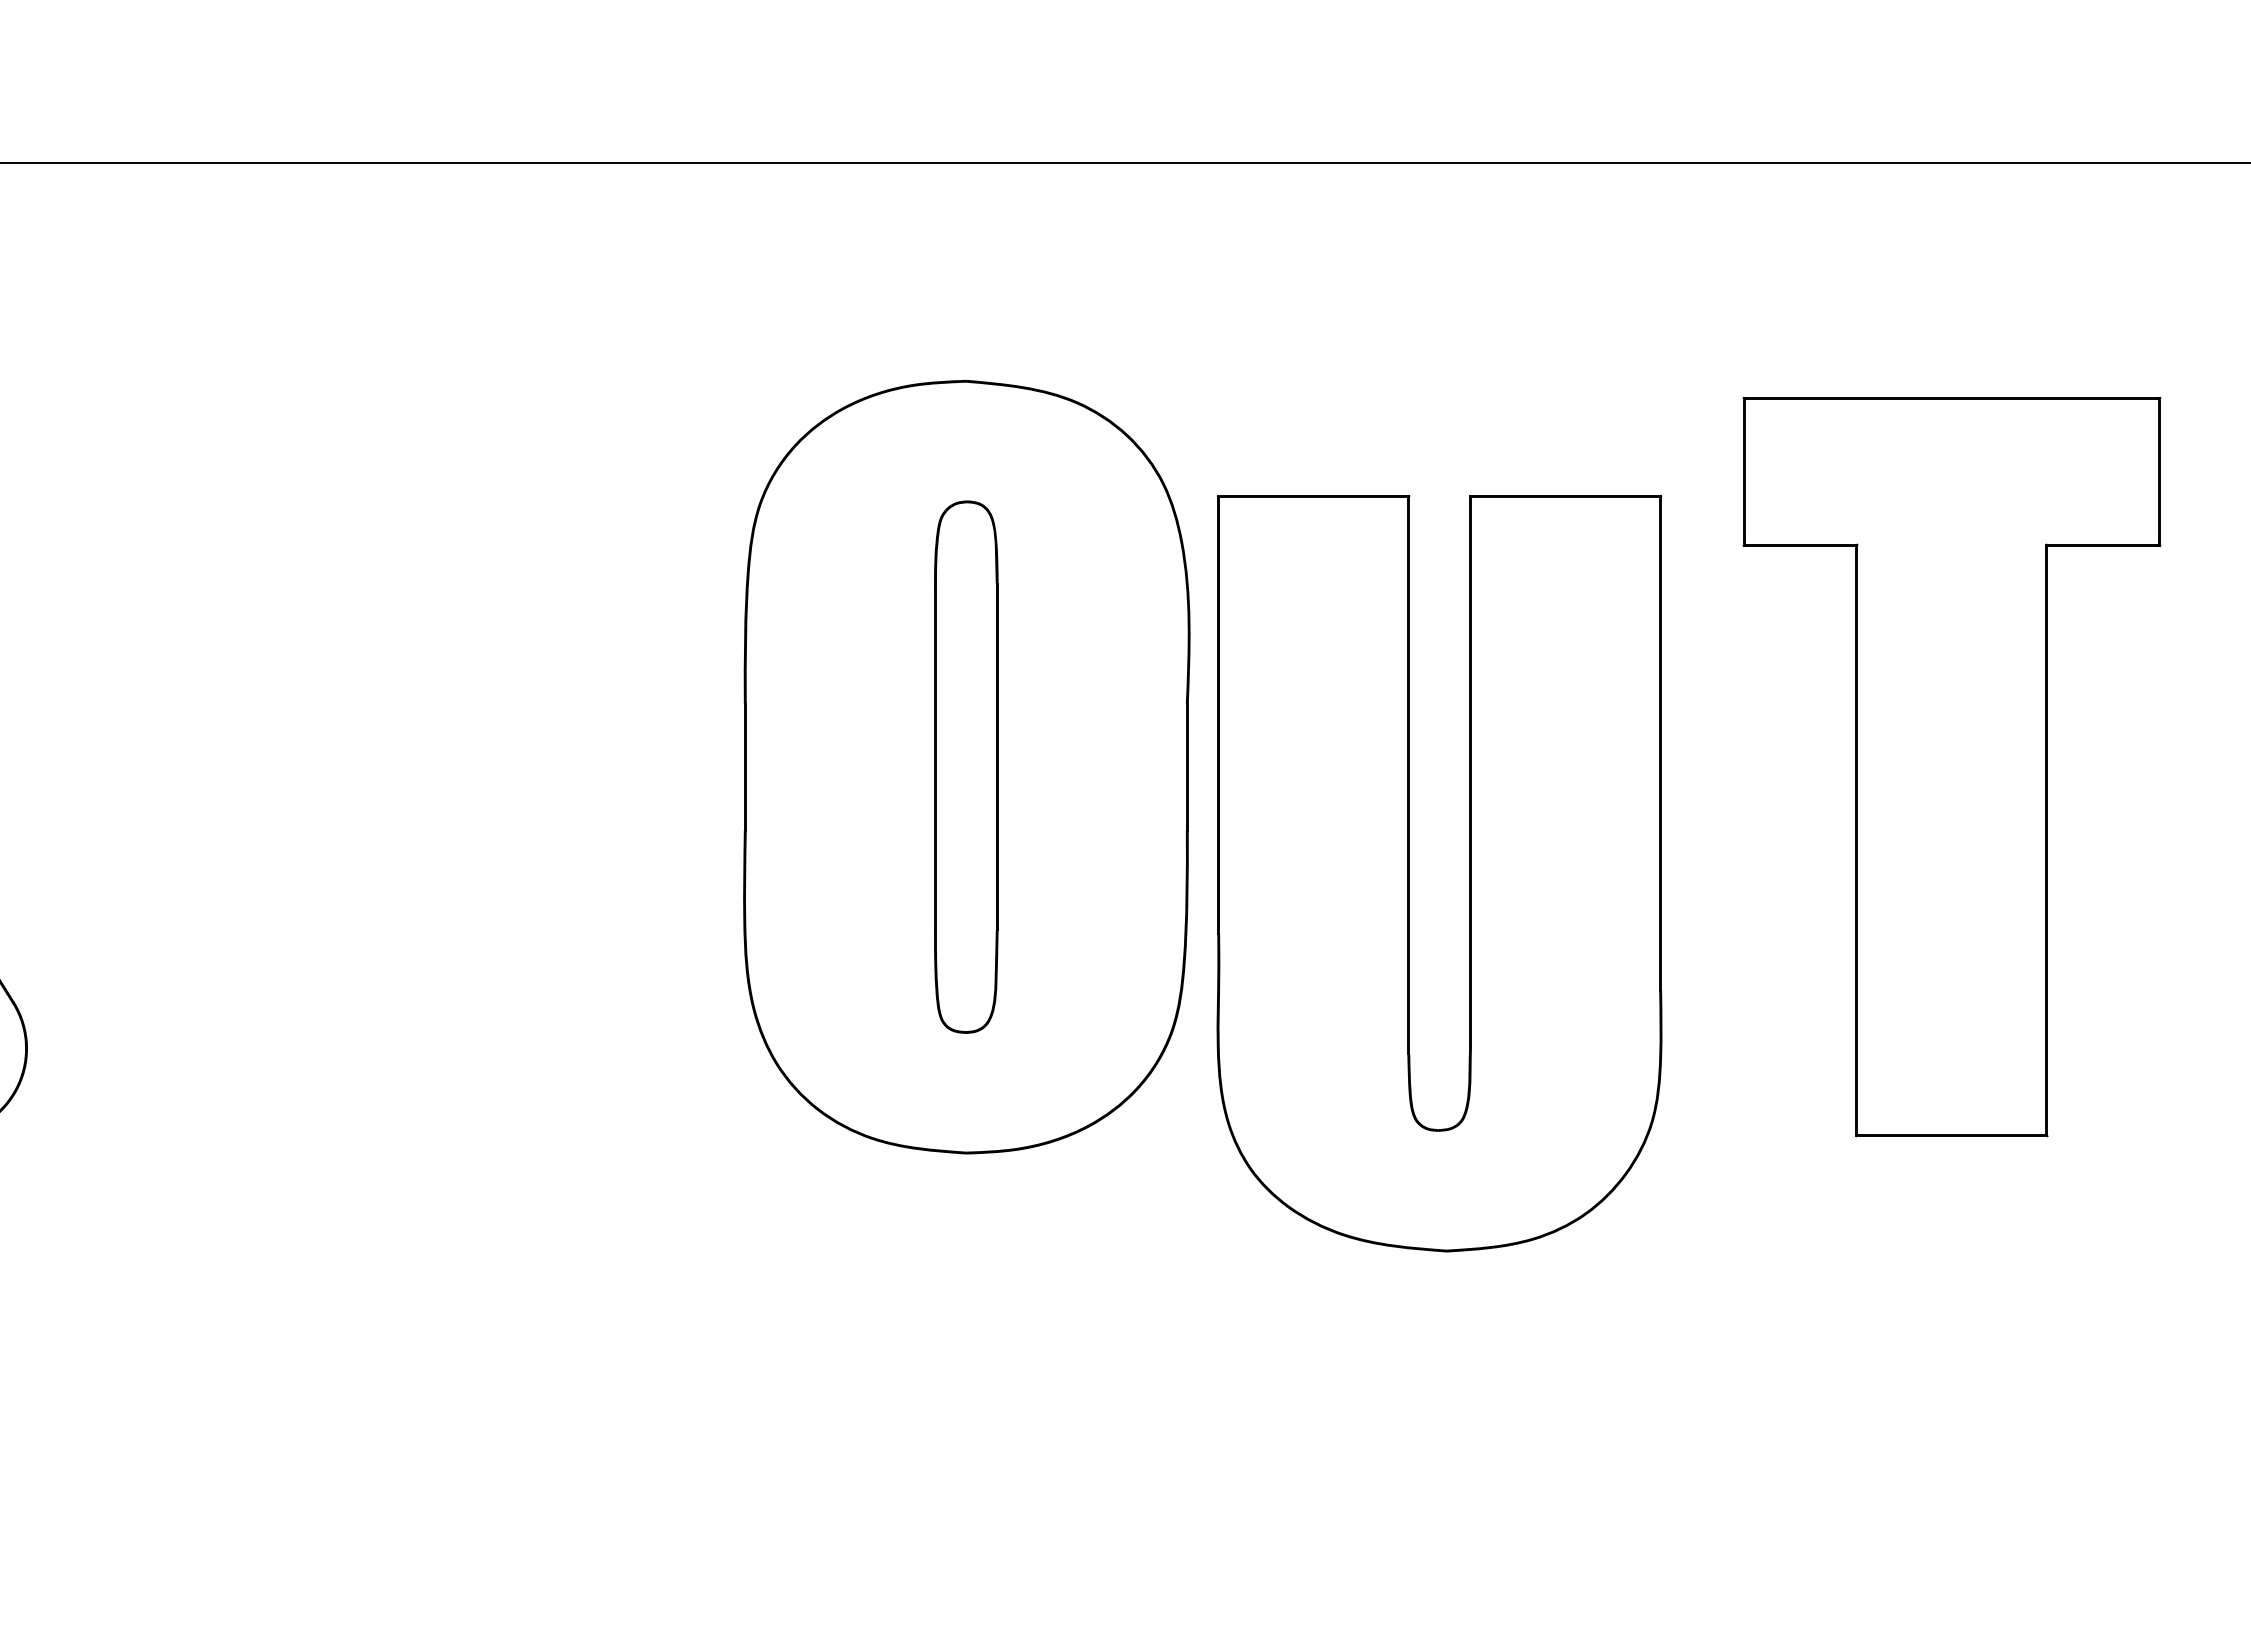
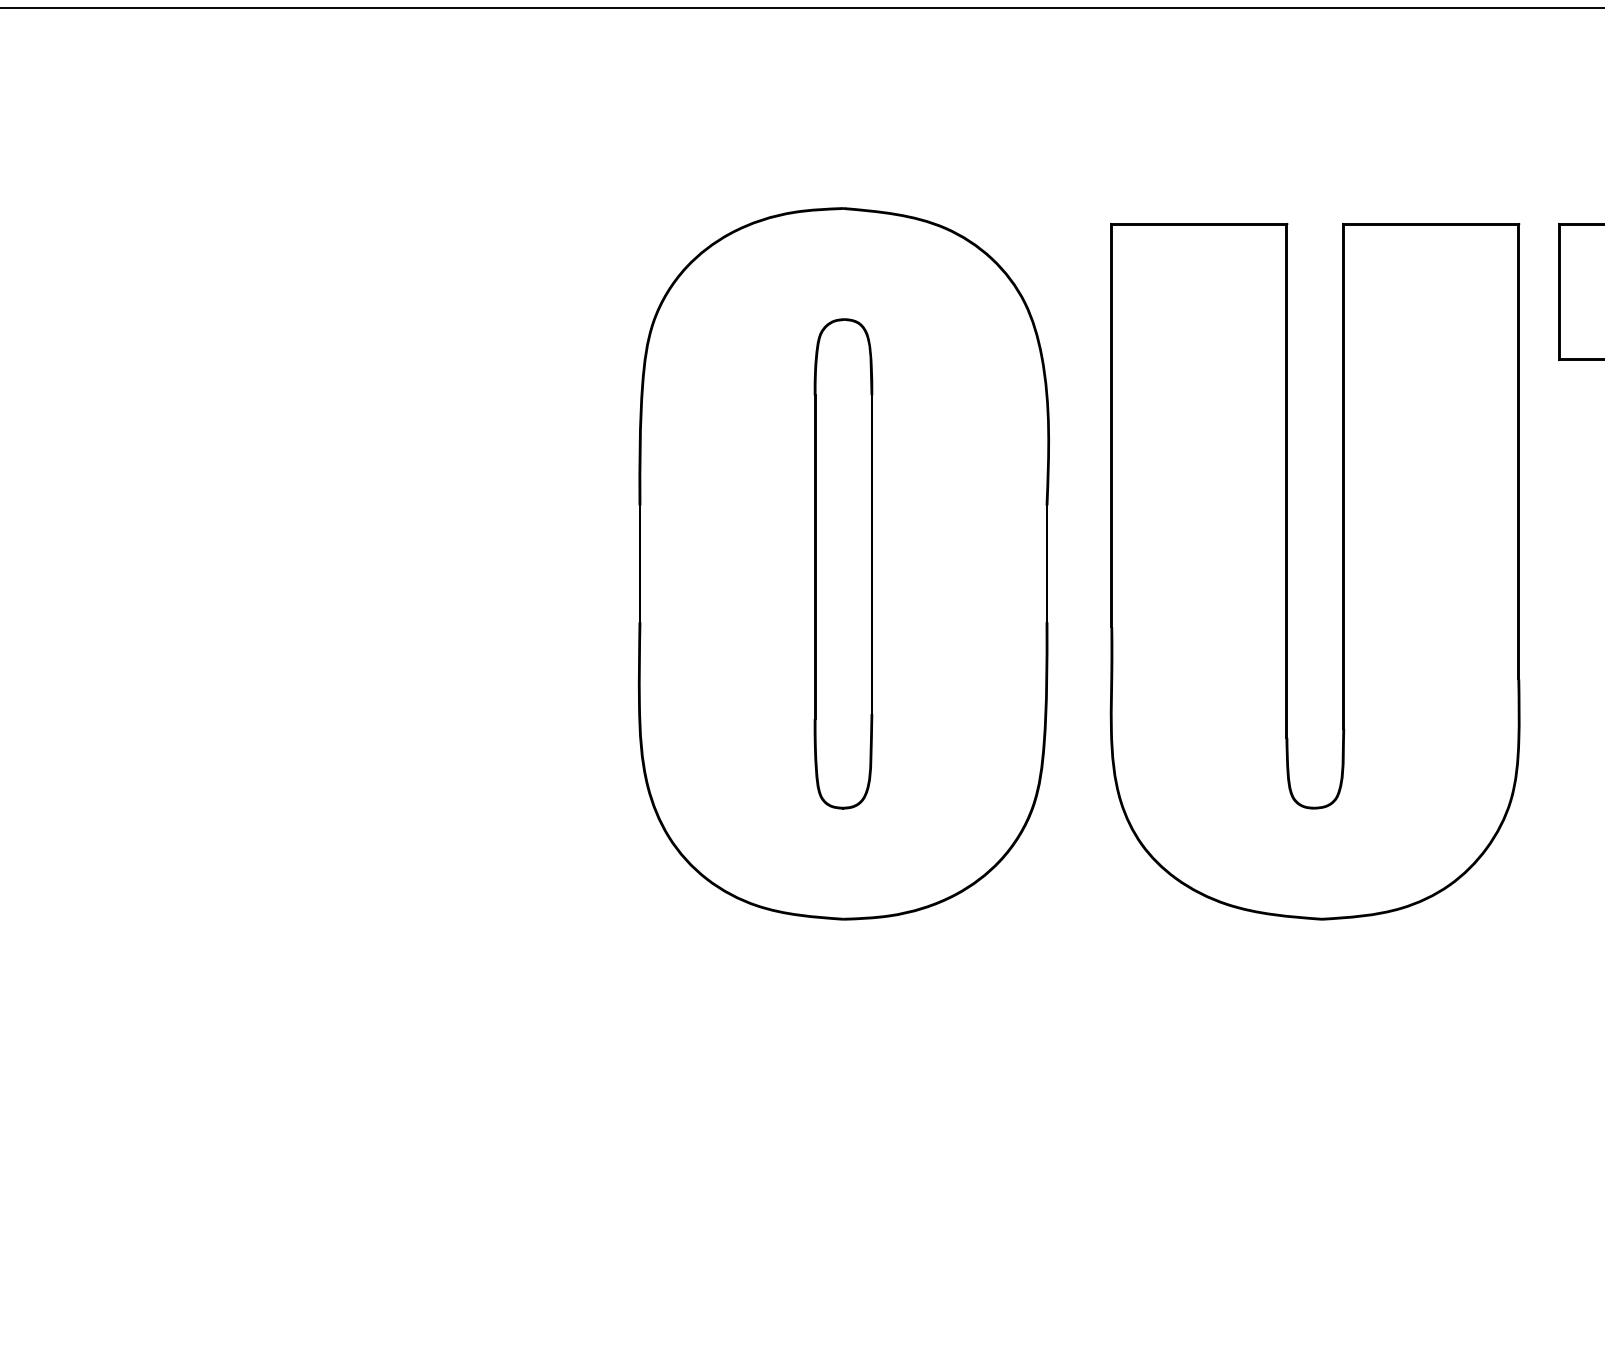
part: (1409, 873) -> (1287, 571), moved

